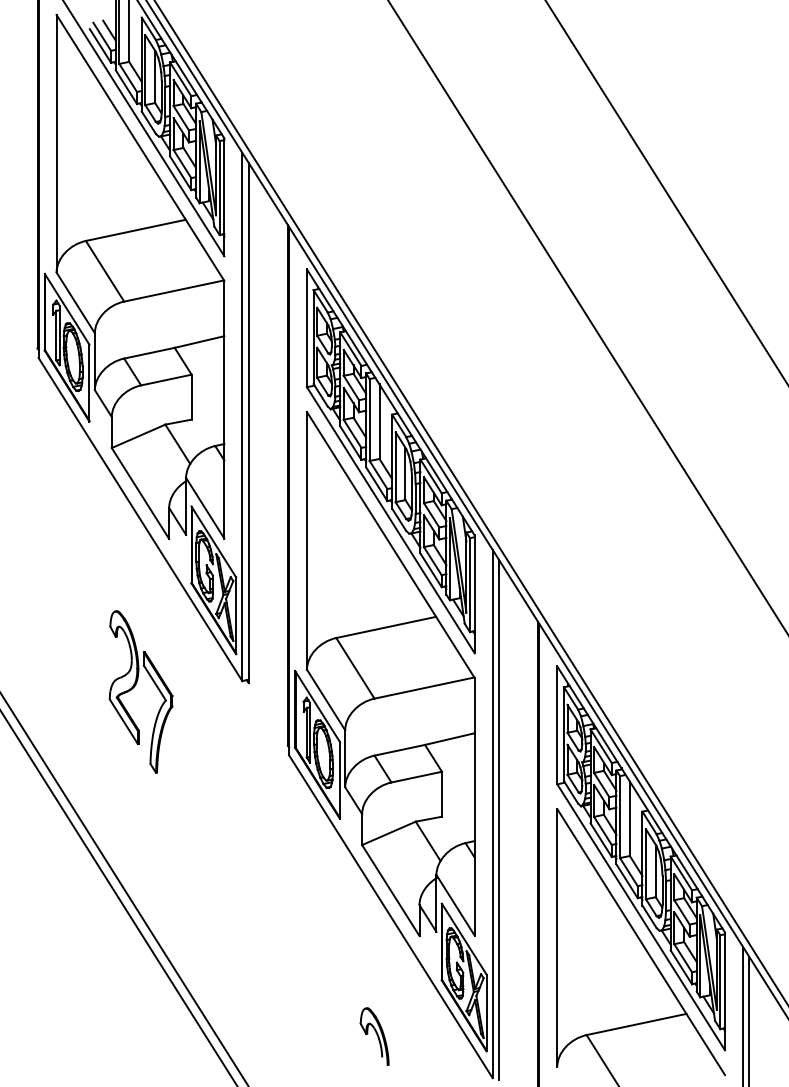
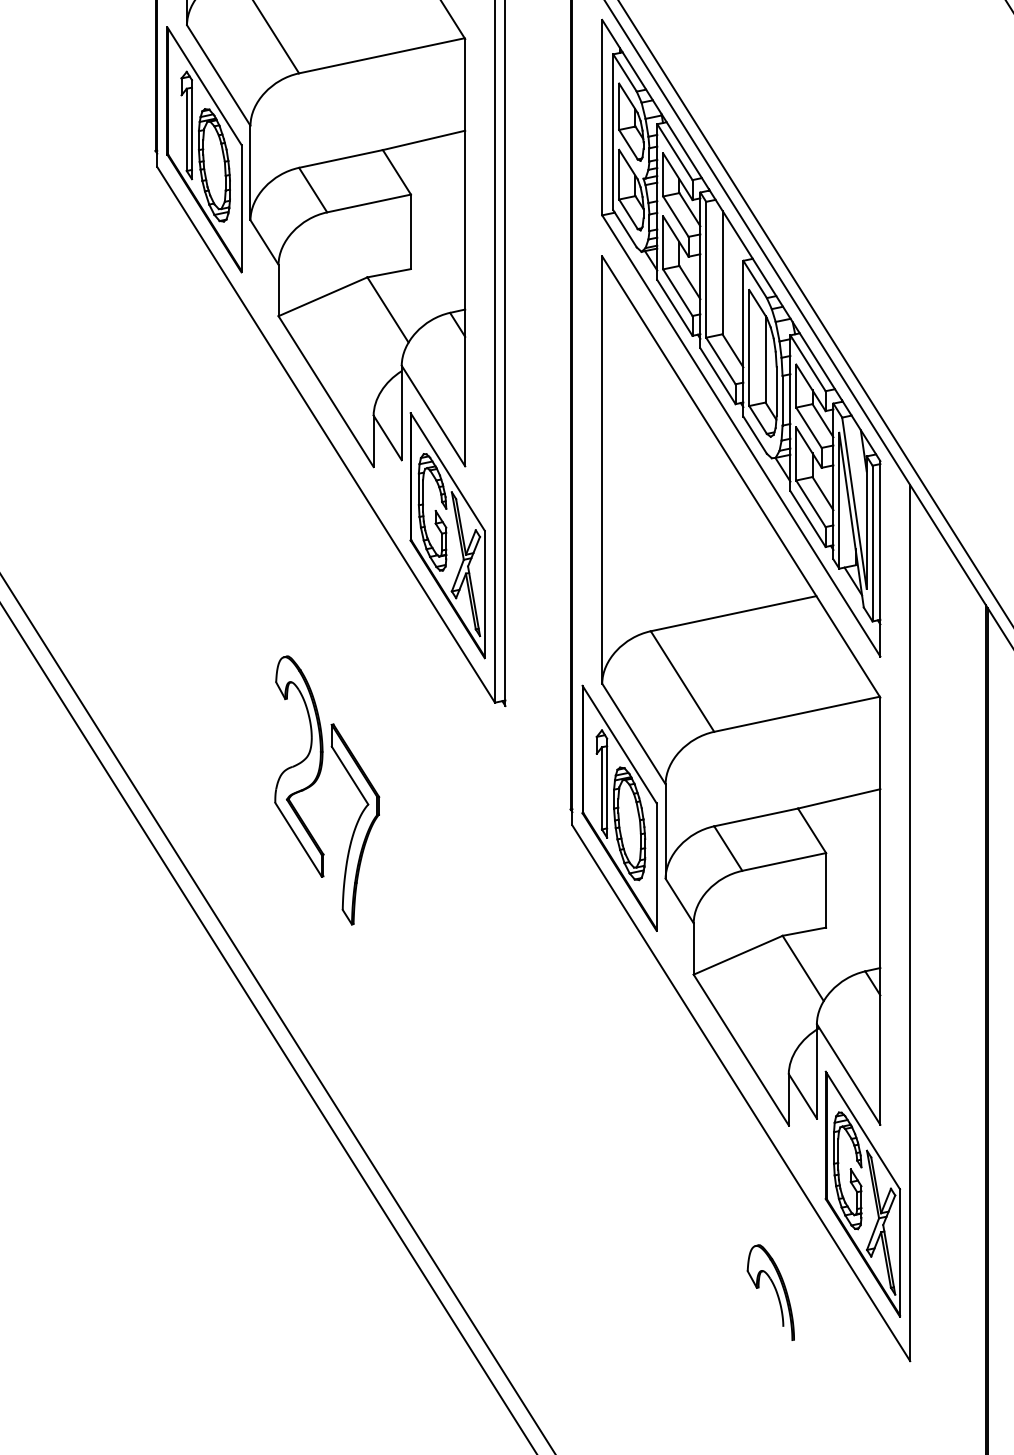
part: (135, 686) -> (317, 781), moved
line: (499, 819) -> (921, 932), removed
part: (374, 1036) -> (770, 1292), moved

